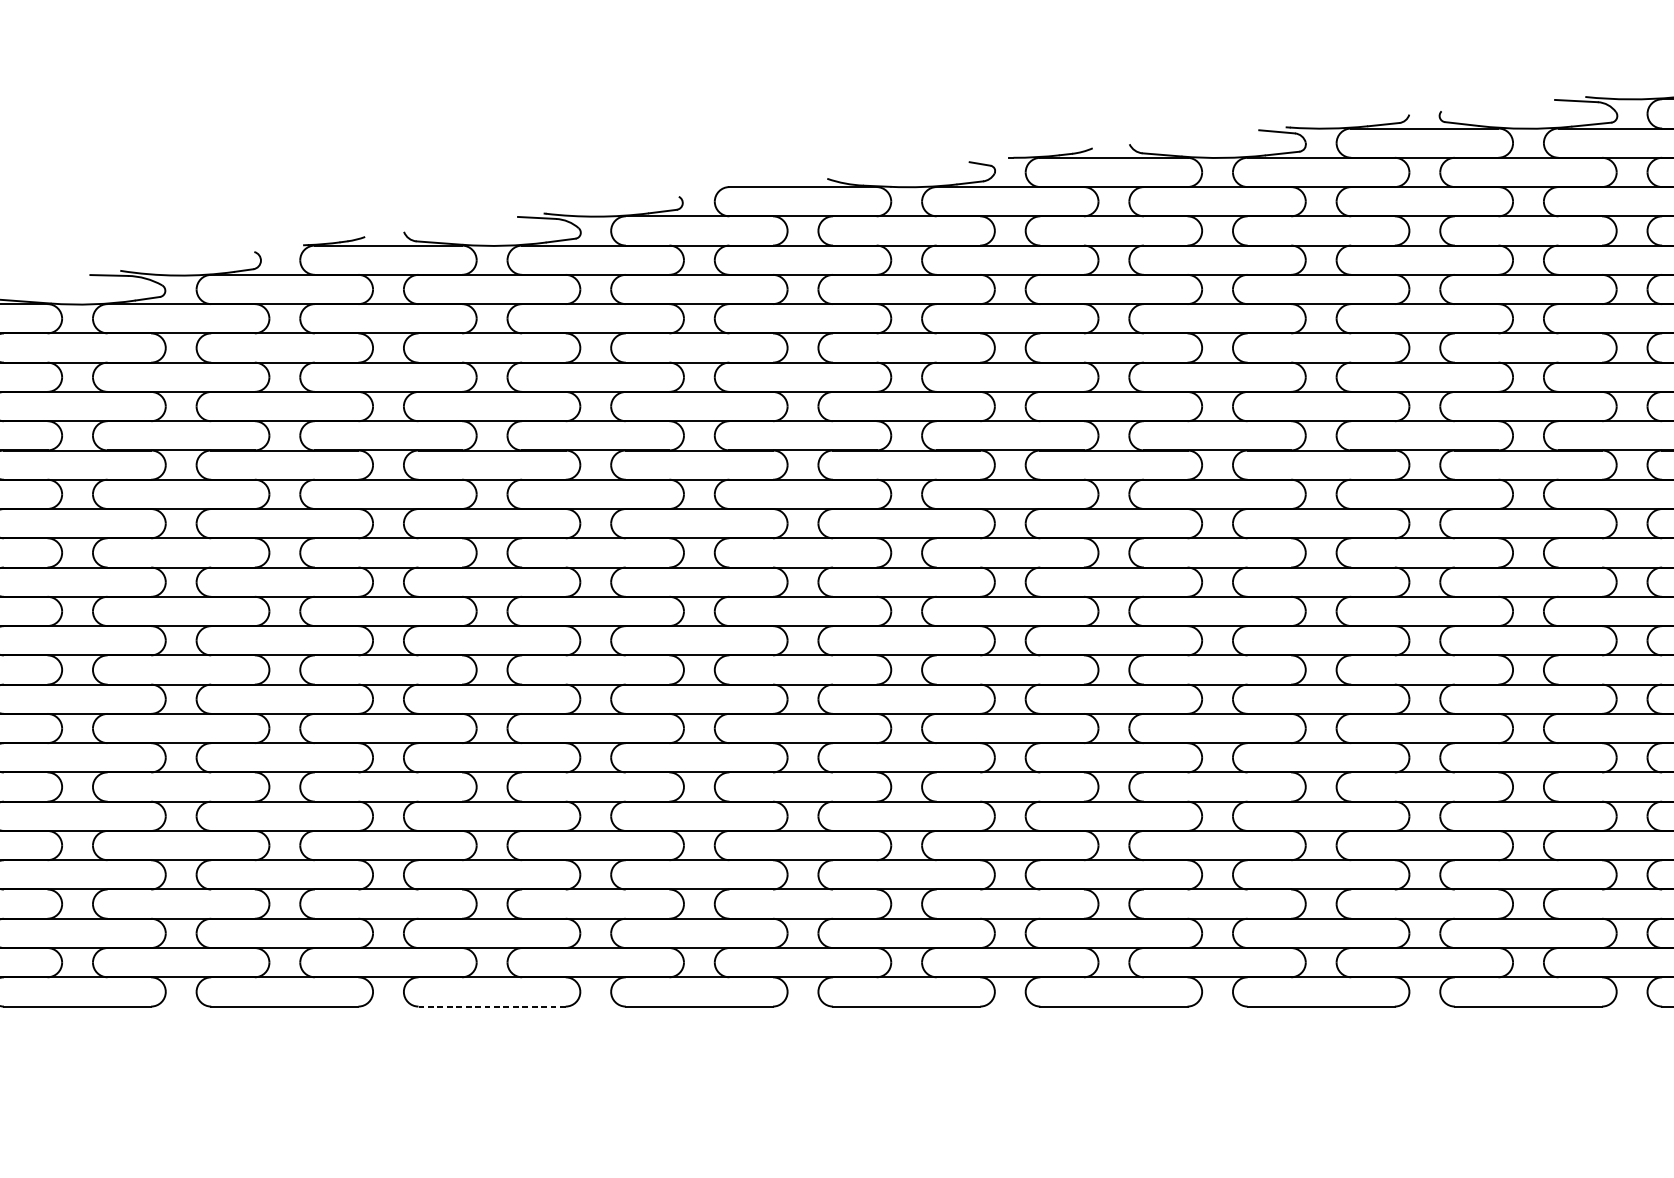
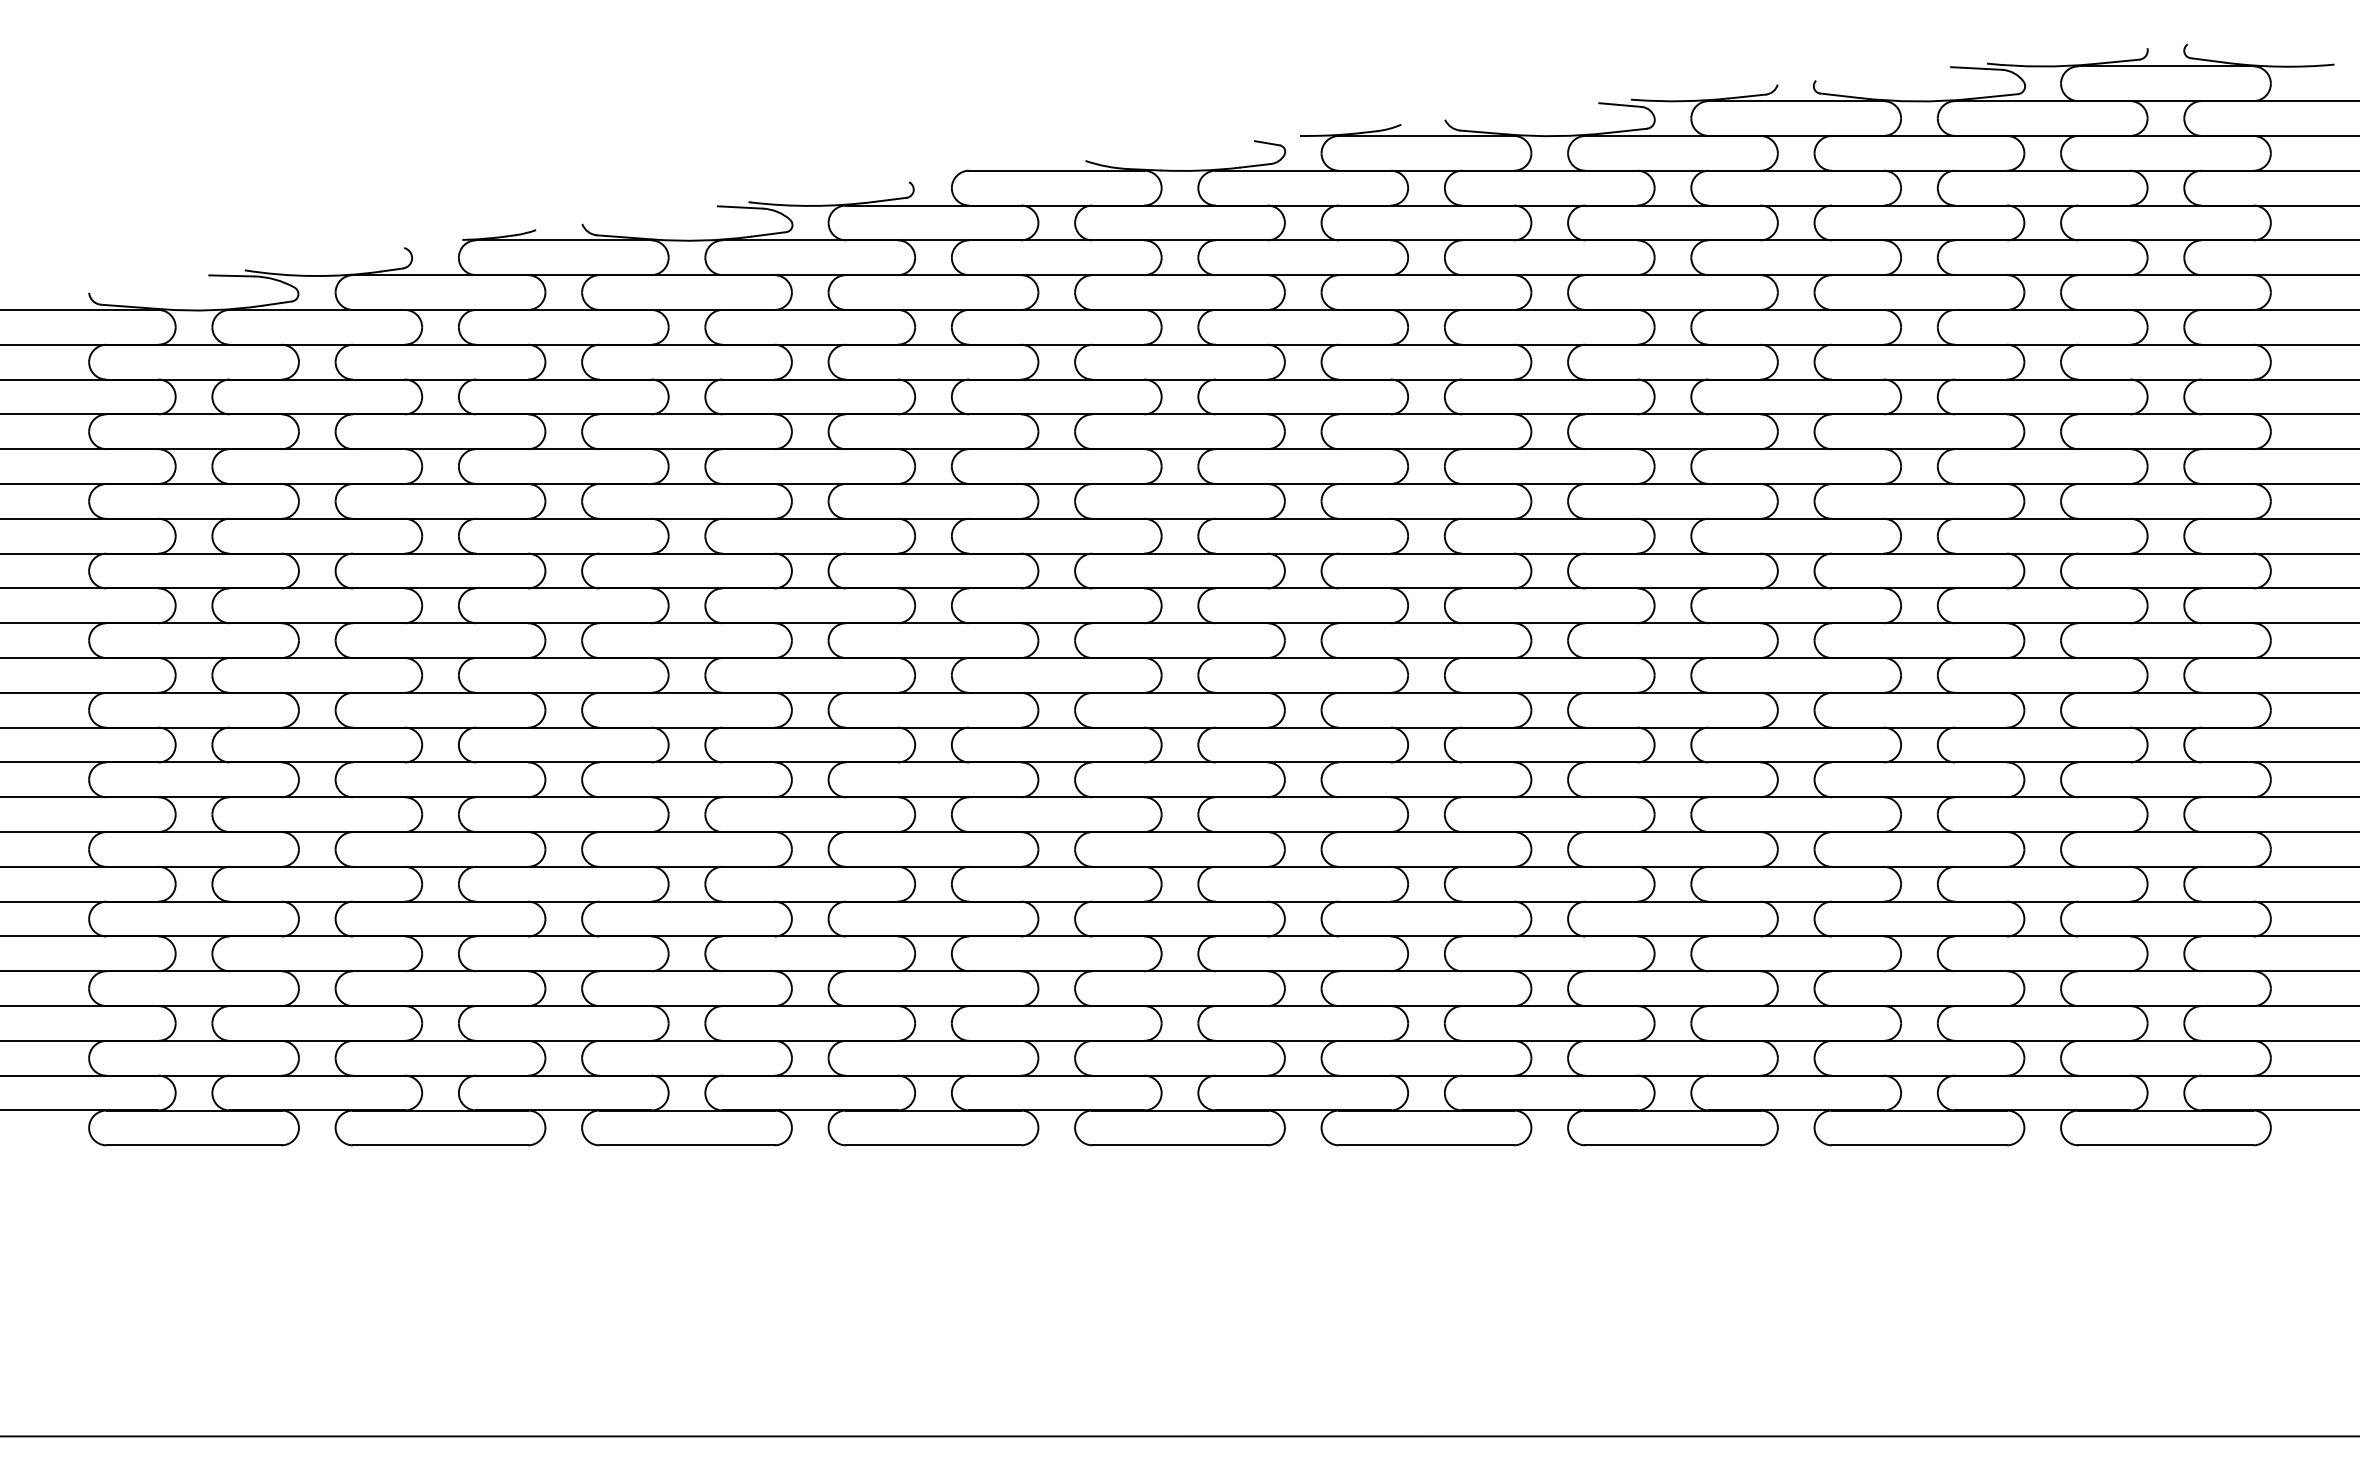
line: (492, 1006) -> (687, 1145), dashed -> solid

